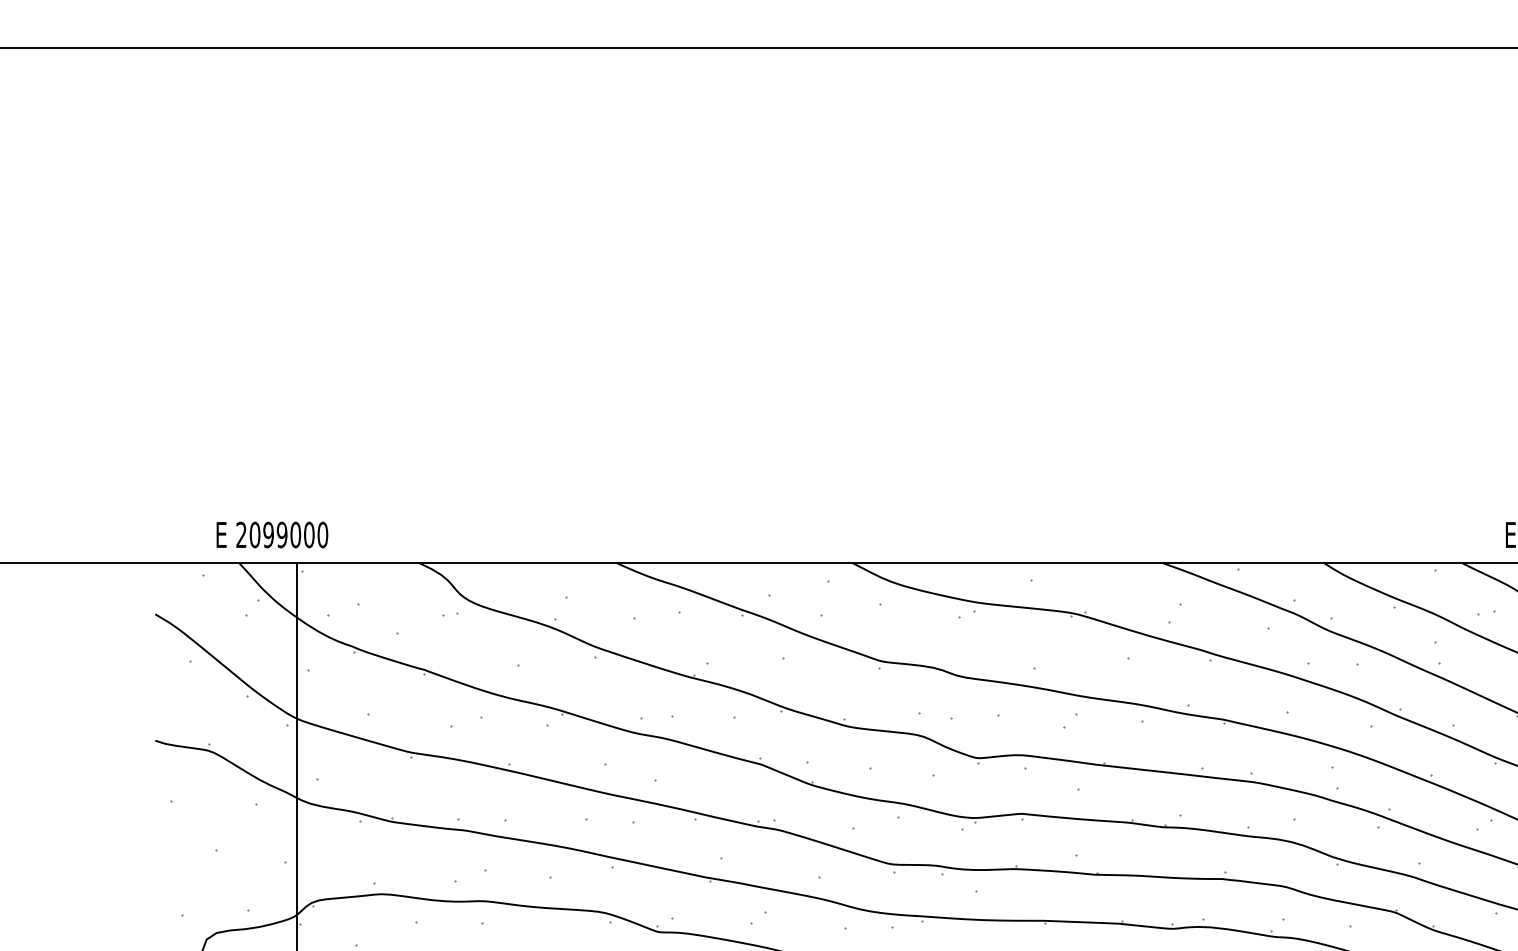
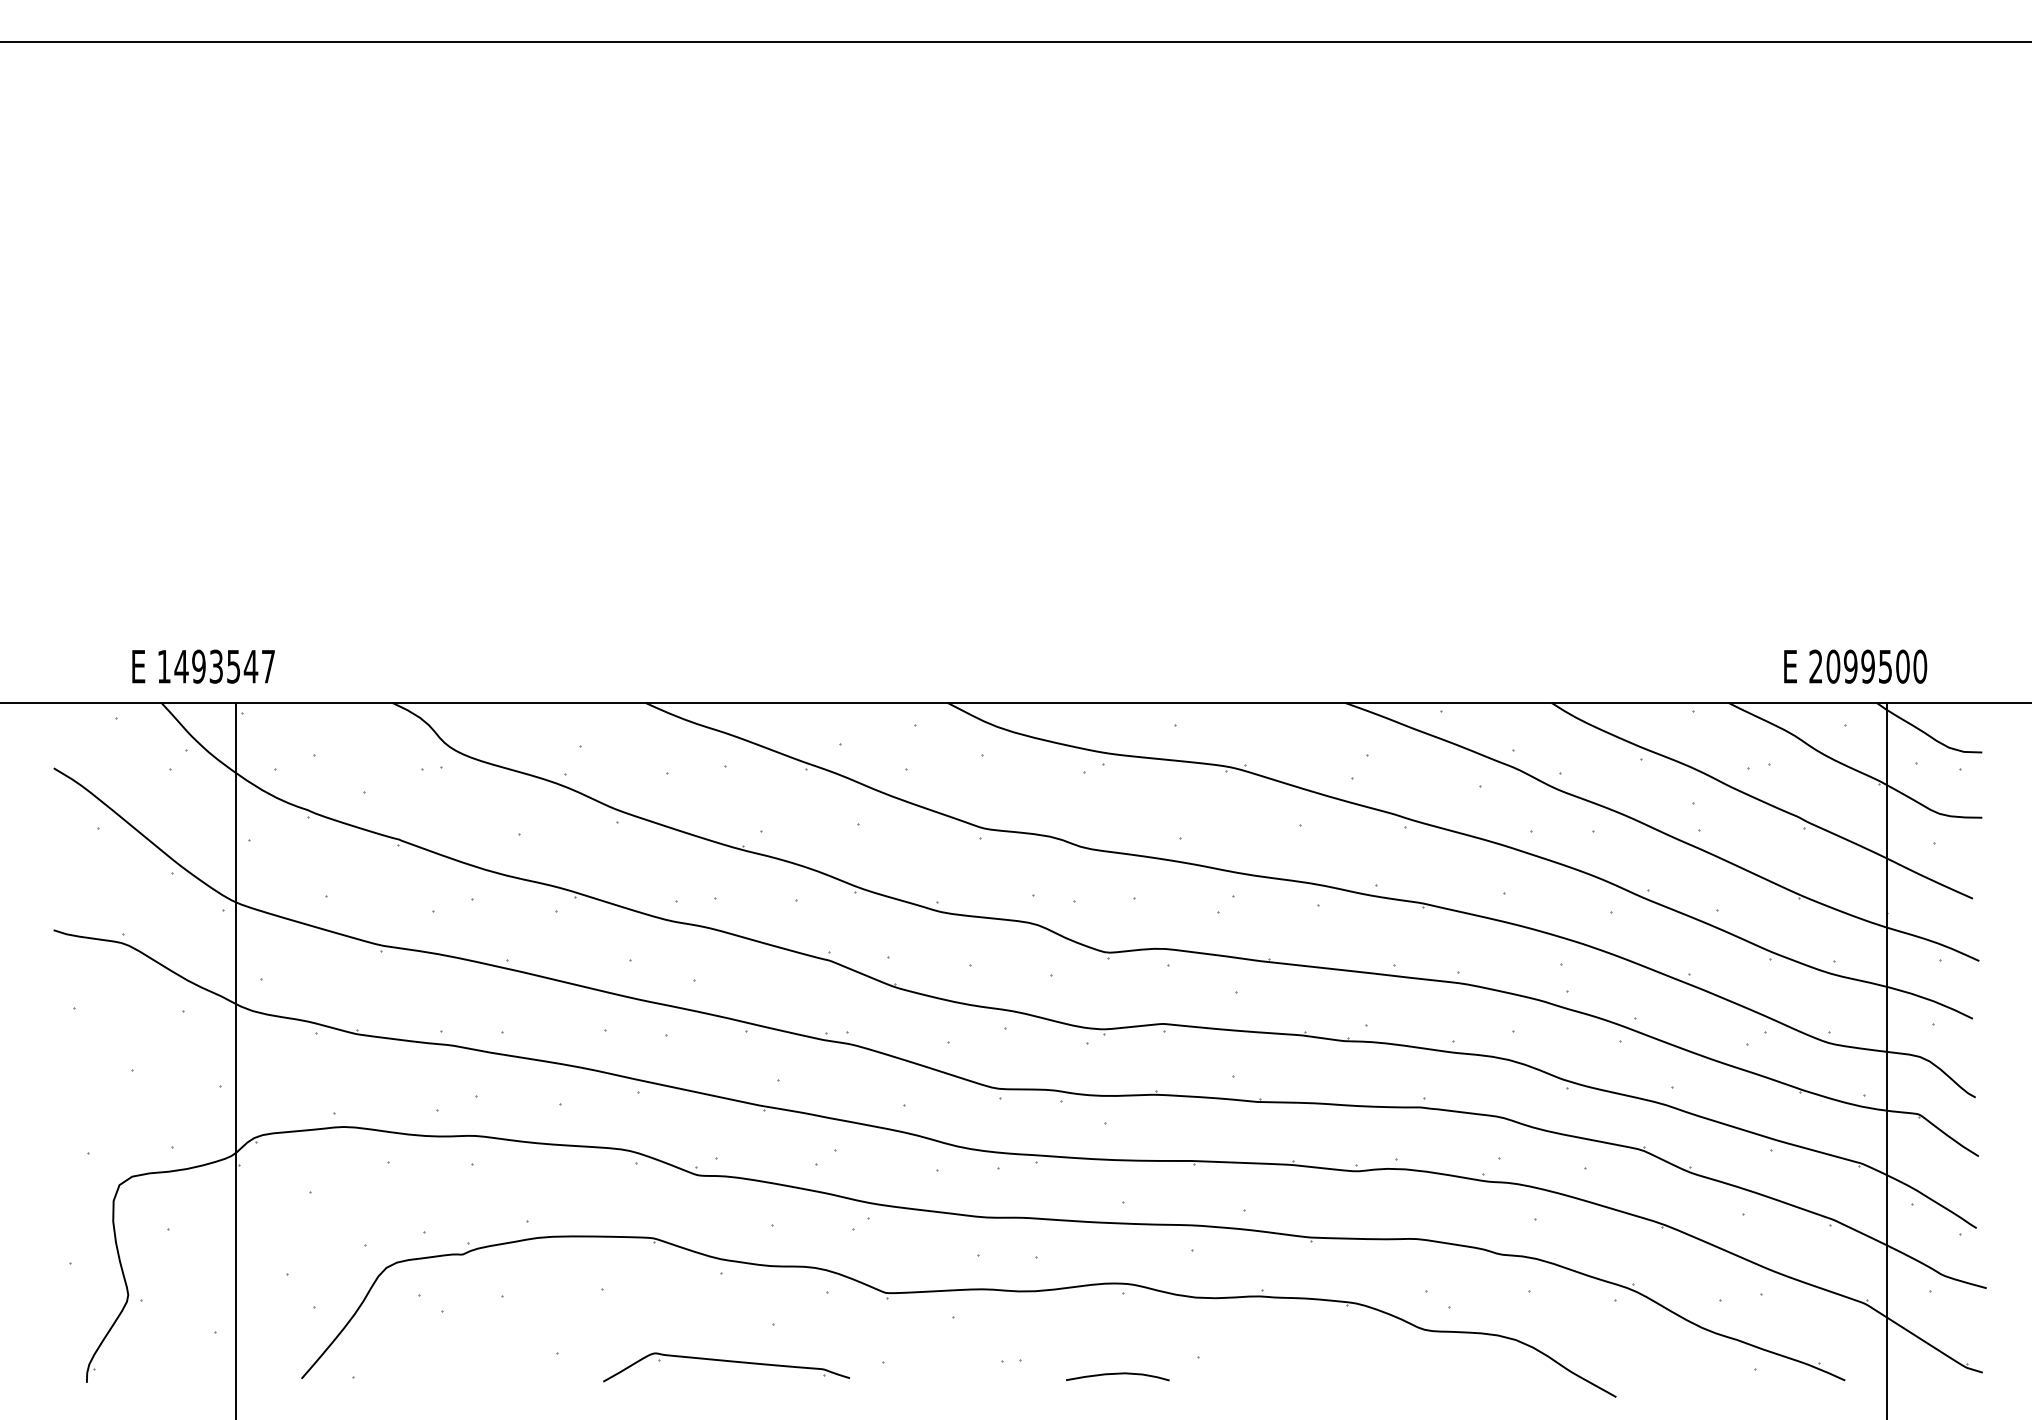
text: (282, 534) -> (216, 666), 2099000 -> 1493547

